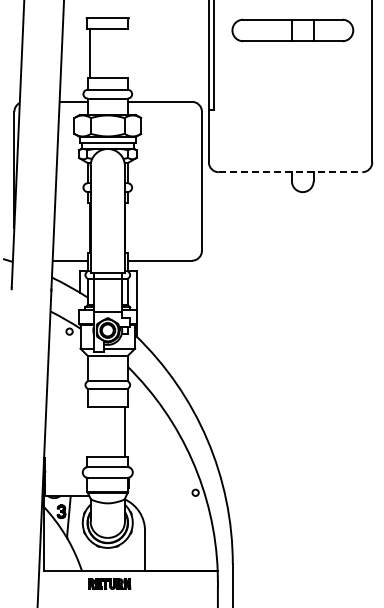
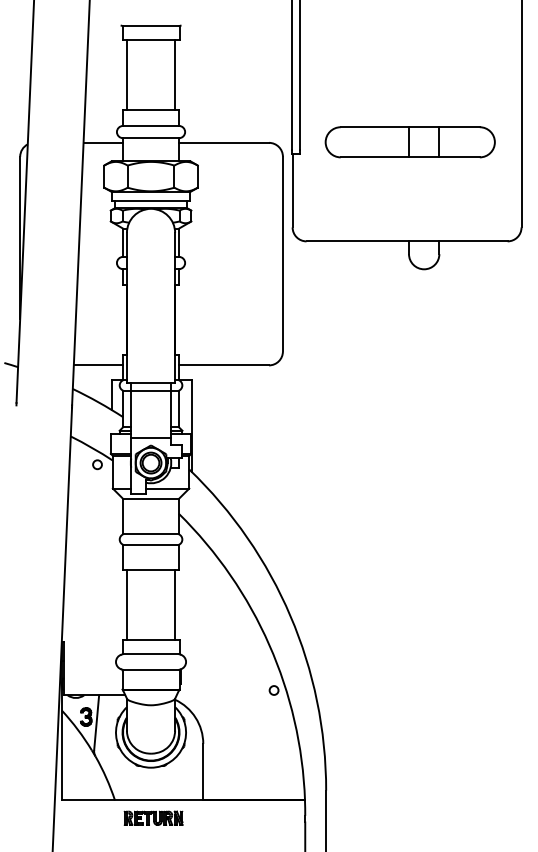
part: (292, 30) -> (409, 142), moved
line: (125, 53) -> (175, 75), added
line: (290, 172) -> (406, 241), dashed -> solid
line: (90, 431) -> (126, 604), added

